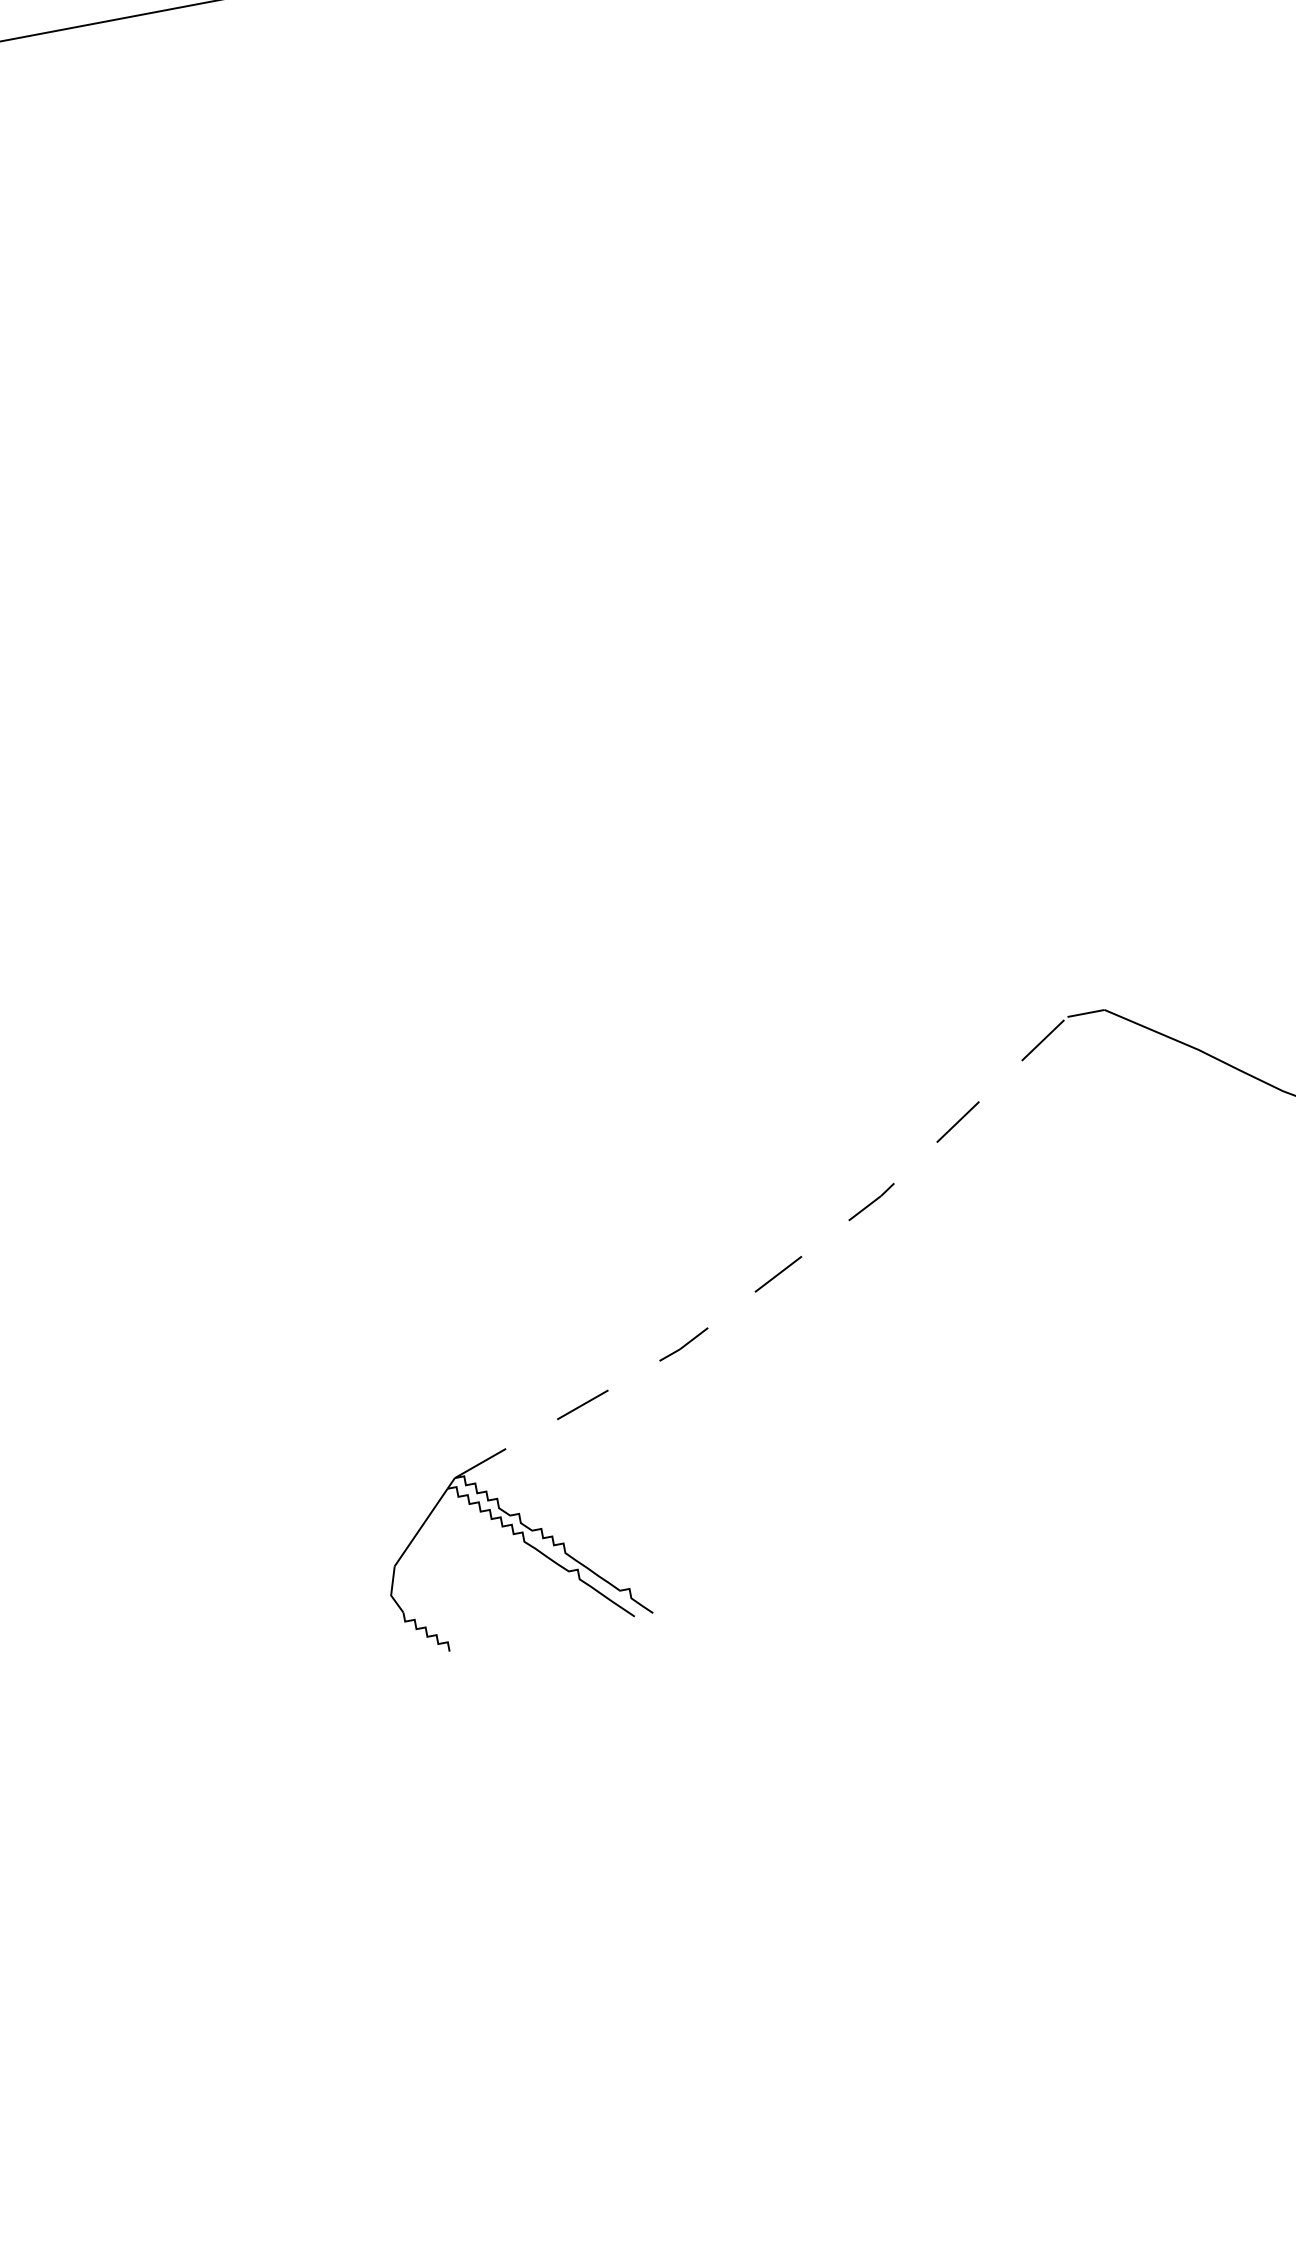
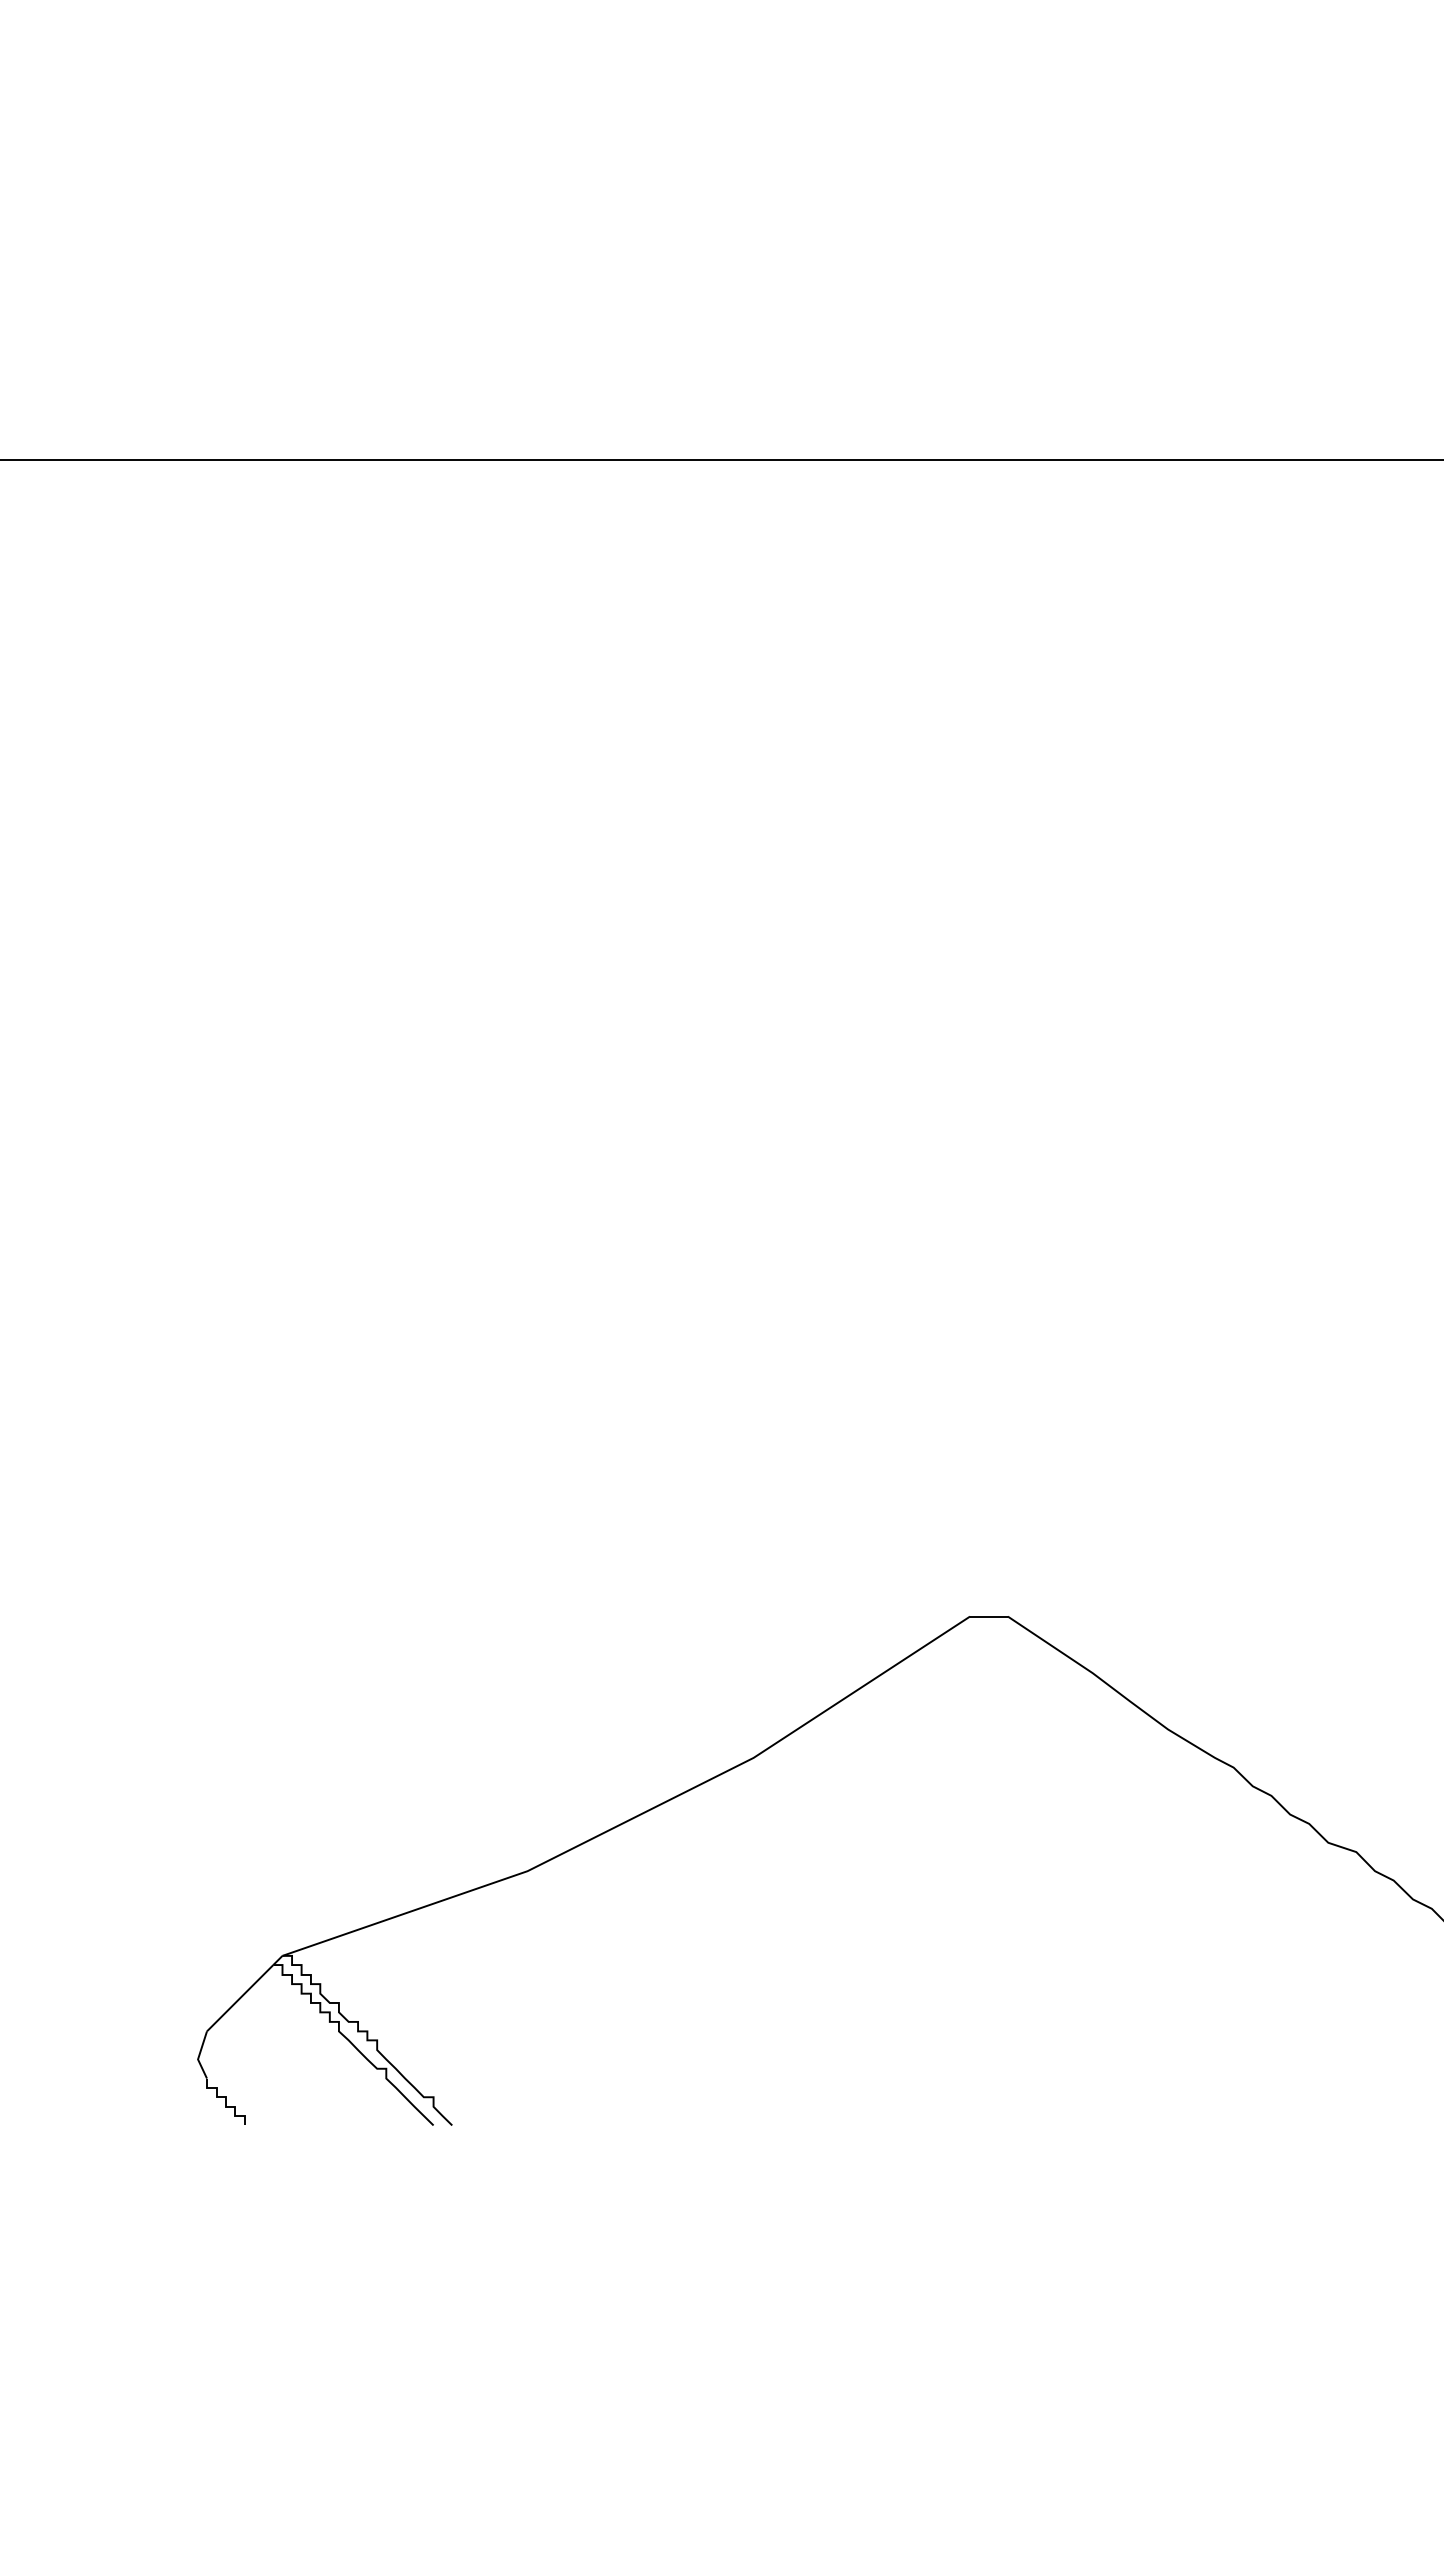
line: (780, 1272) -> (640, 1814), dashed -> solid

